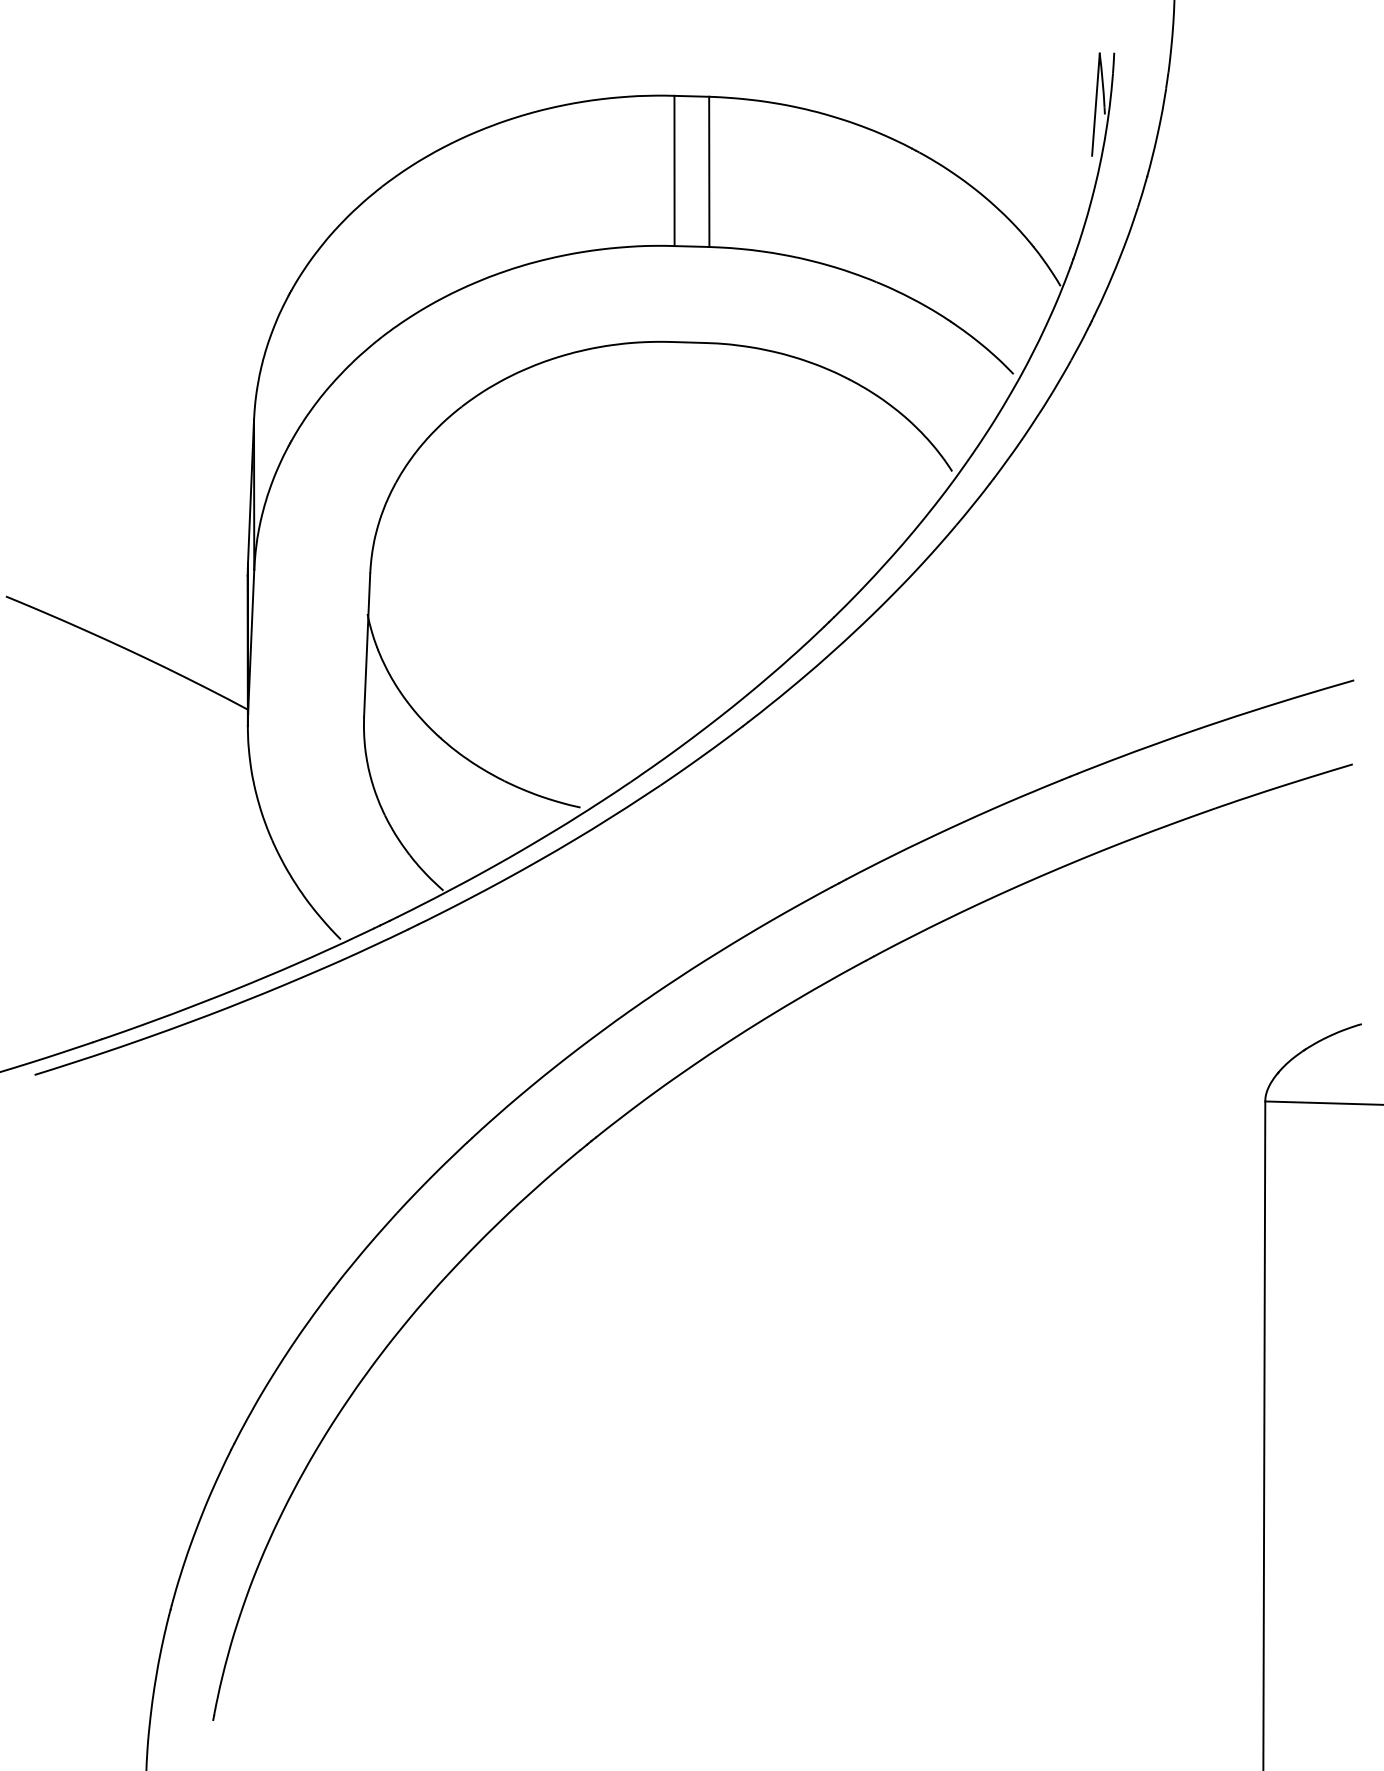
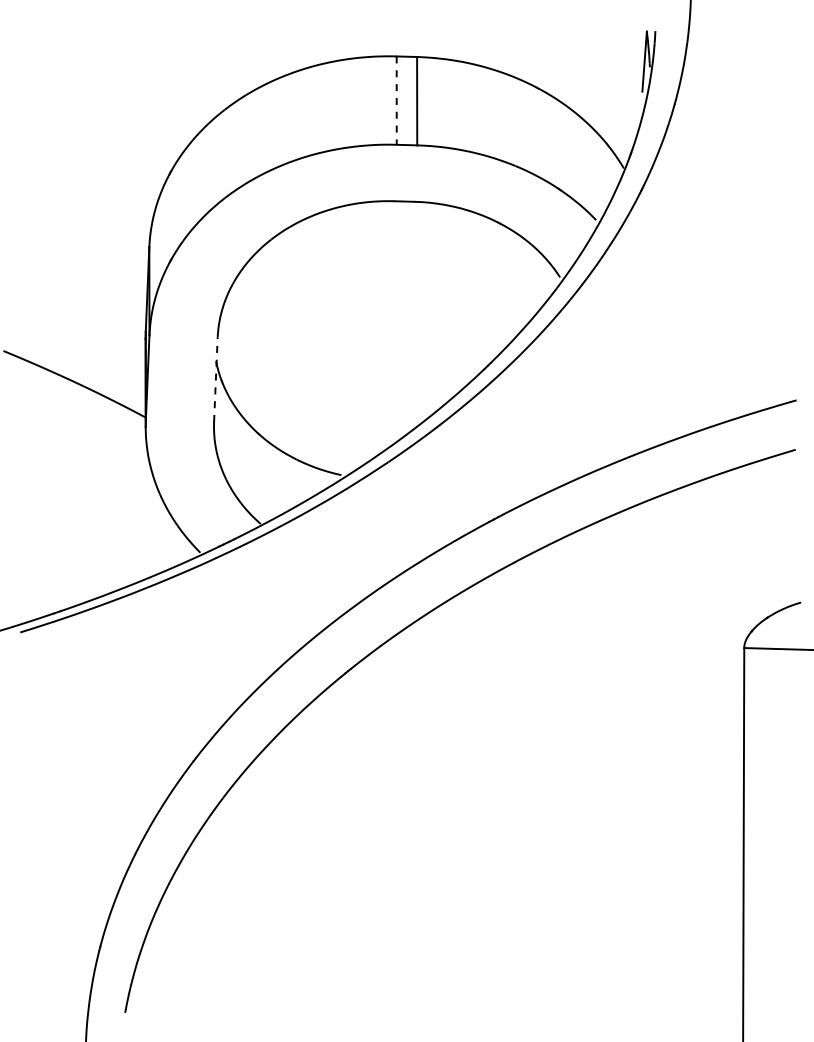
line: (674, 172) -> (396, 101), solid -> dashed
line: (366, 644) -> (215, 379), solid -> dashed

